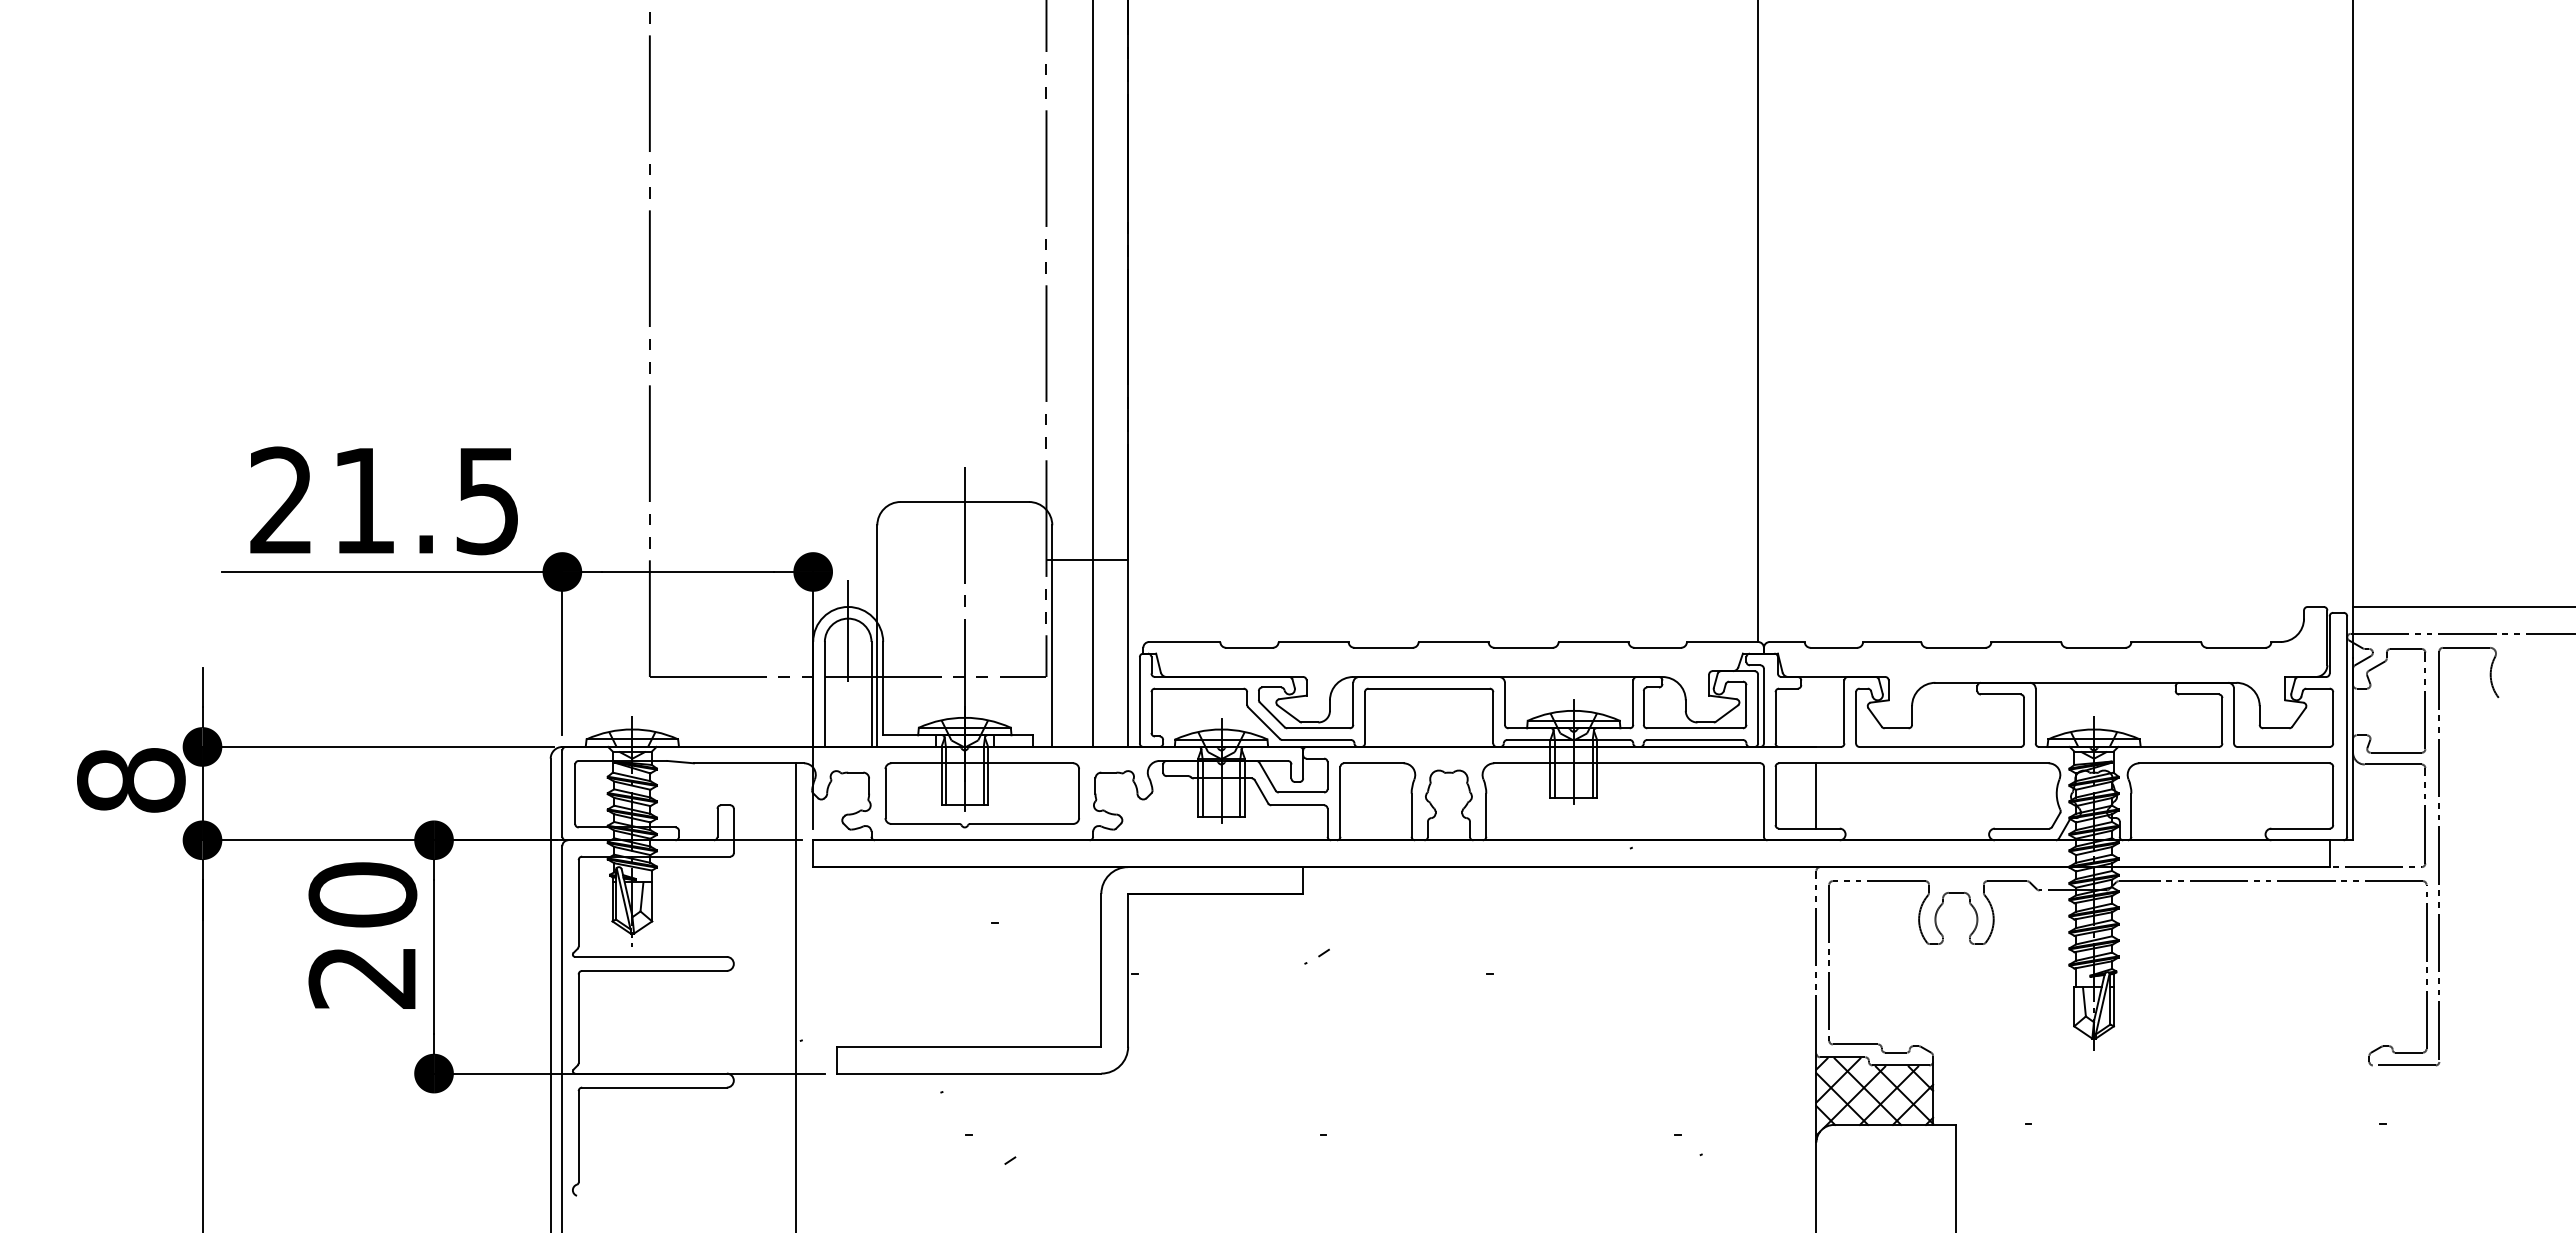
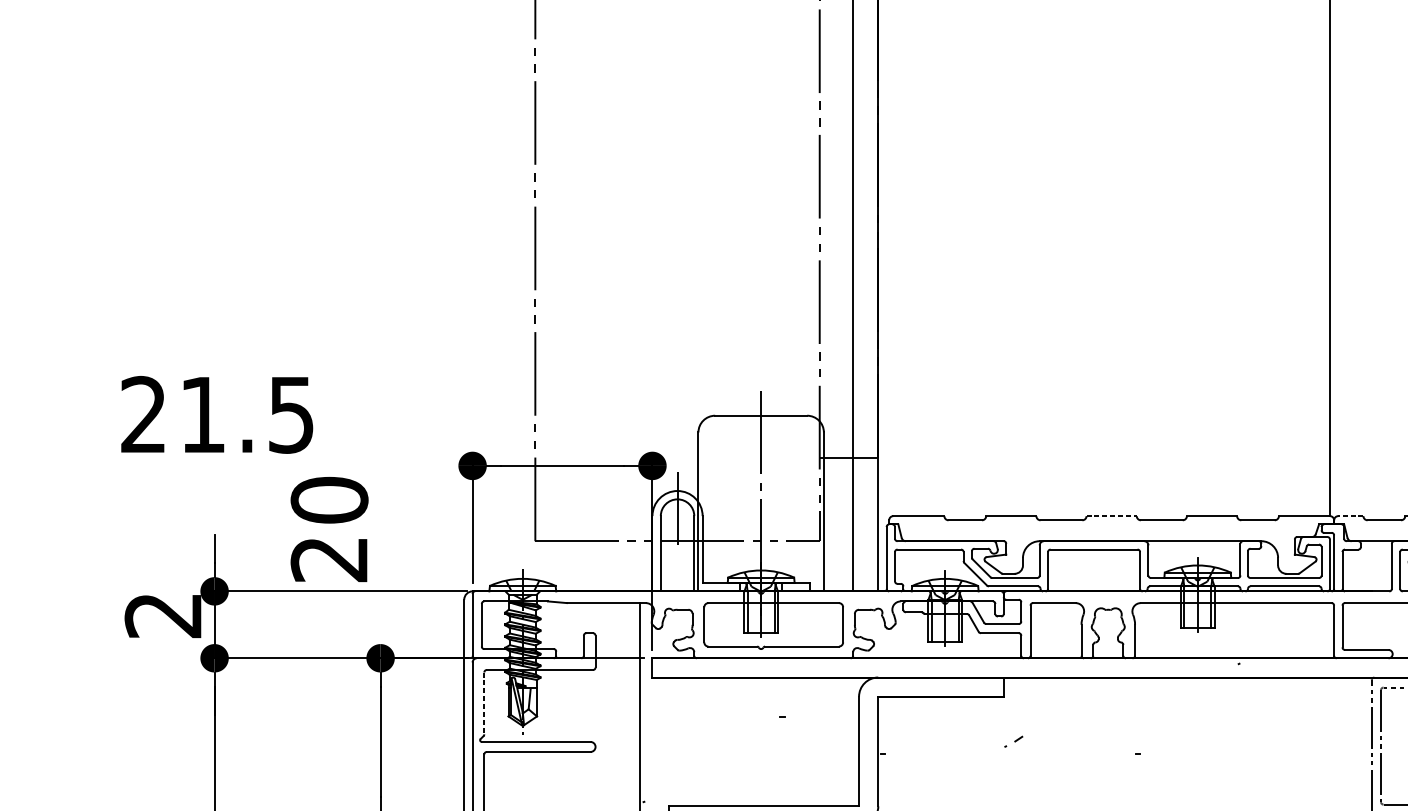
text: (383, 500) -> (216, 414), moved
line: (392, 571) -> (350, 465), removed
line: (1453, 642) -> (1111, 516), solid -> dashed
line: (1786, 642) -> (1350, 516), solid -> dashed
text: (131, 780) -> (163, 615), 8 -> 2
line: (1816, 795) -> (1371, 626), removed
line: (578, 903) -> (484, 703), solid -> dashed
text: (362, 935) -> (329, 529), moved

